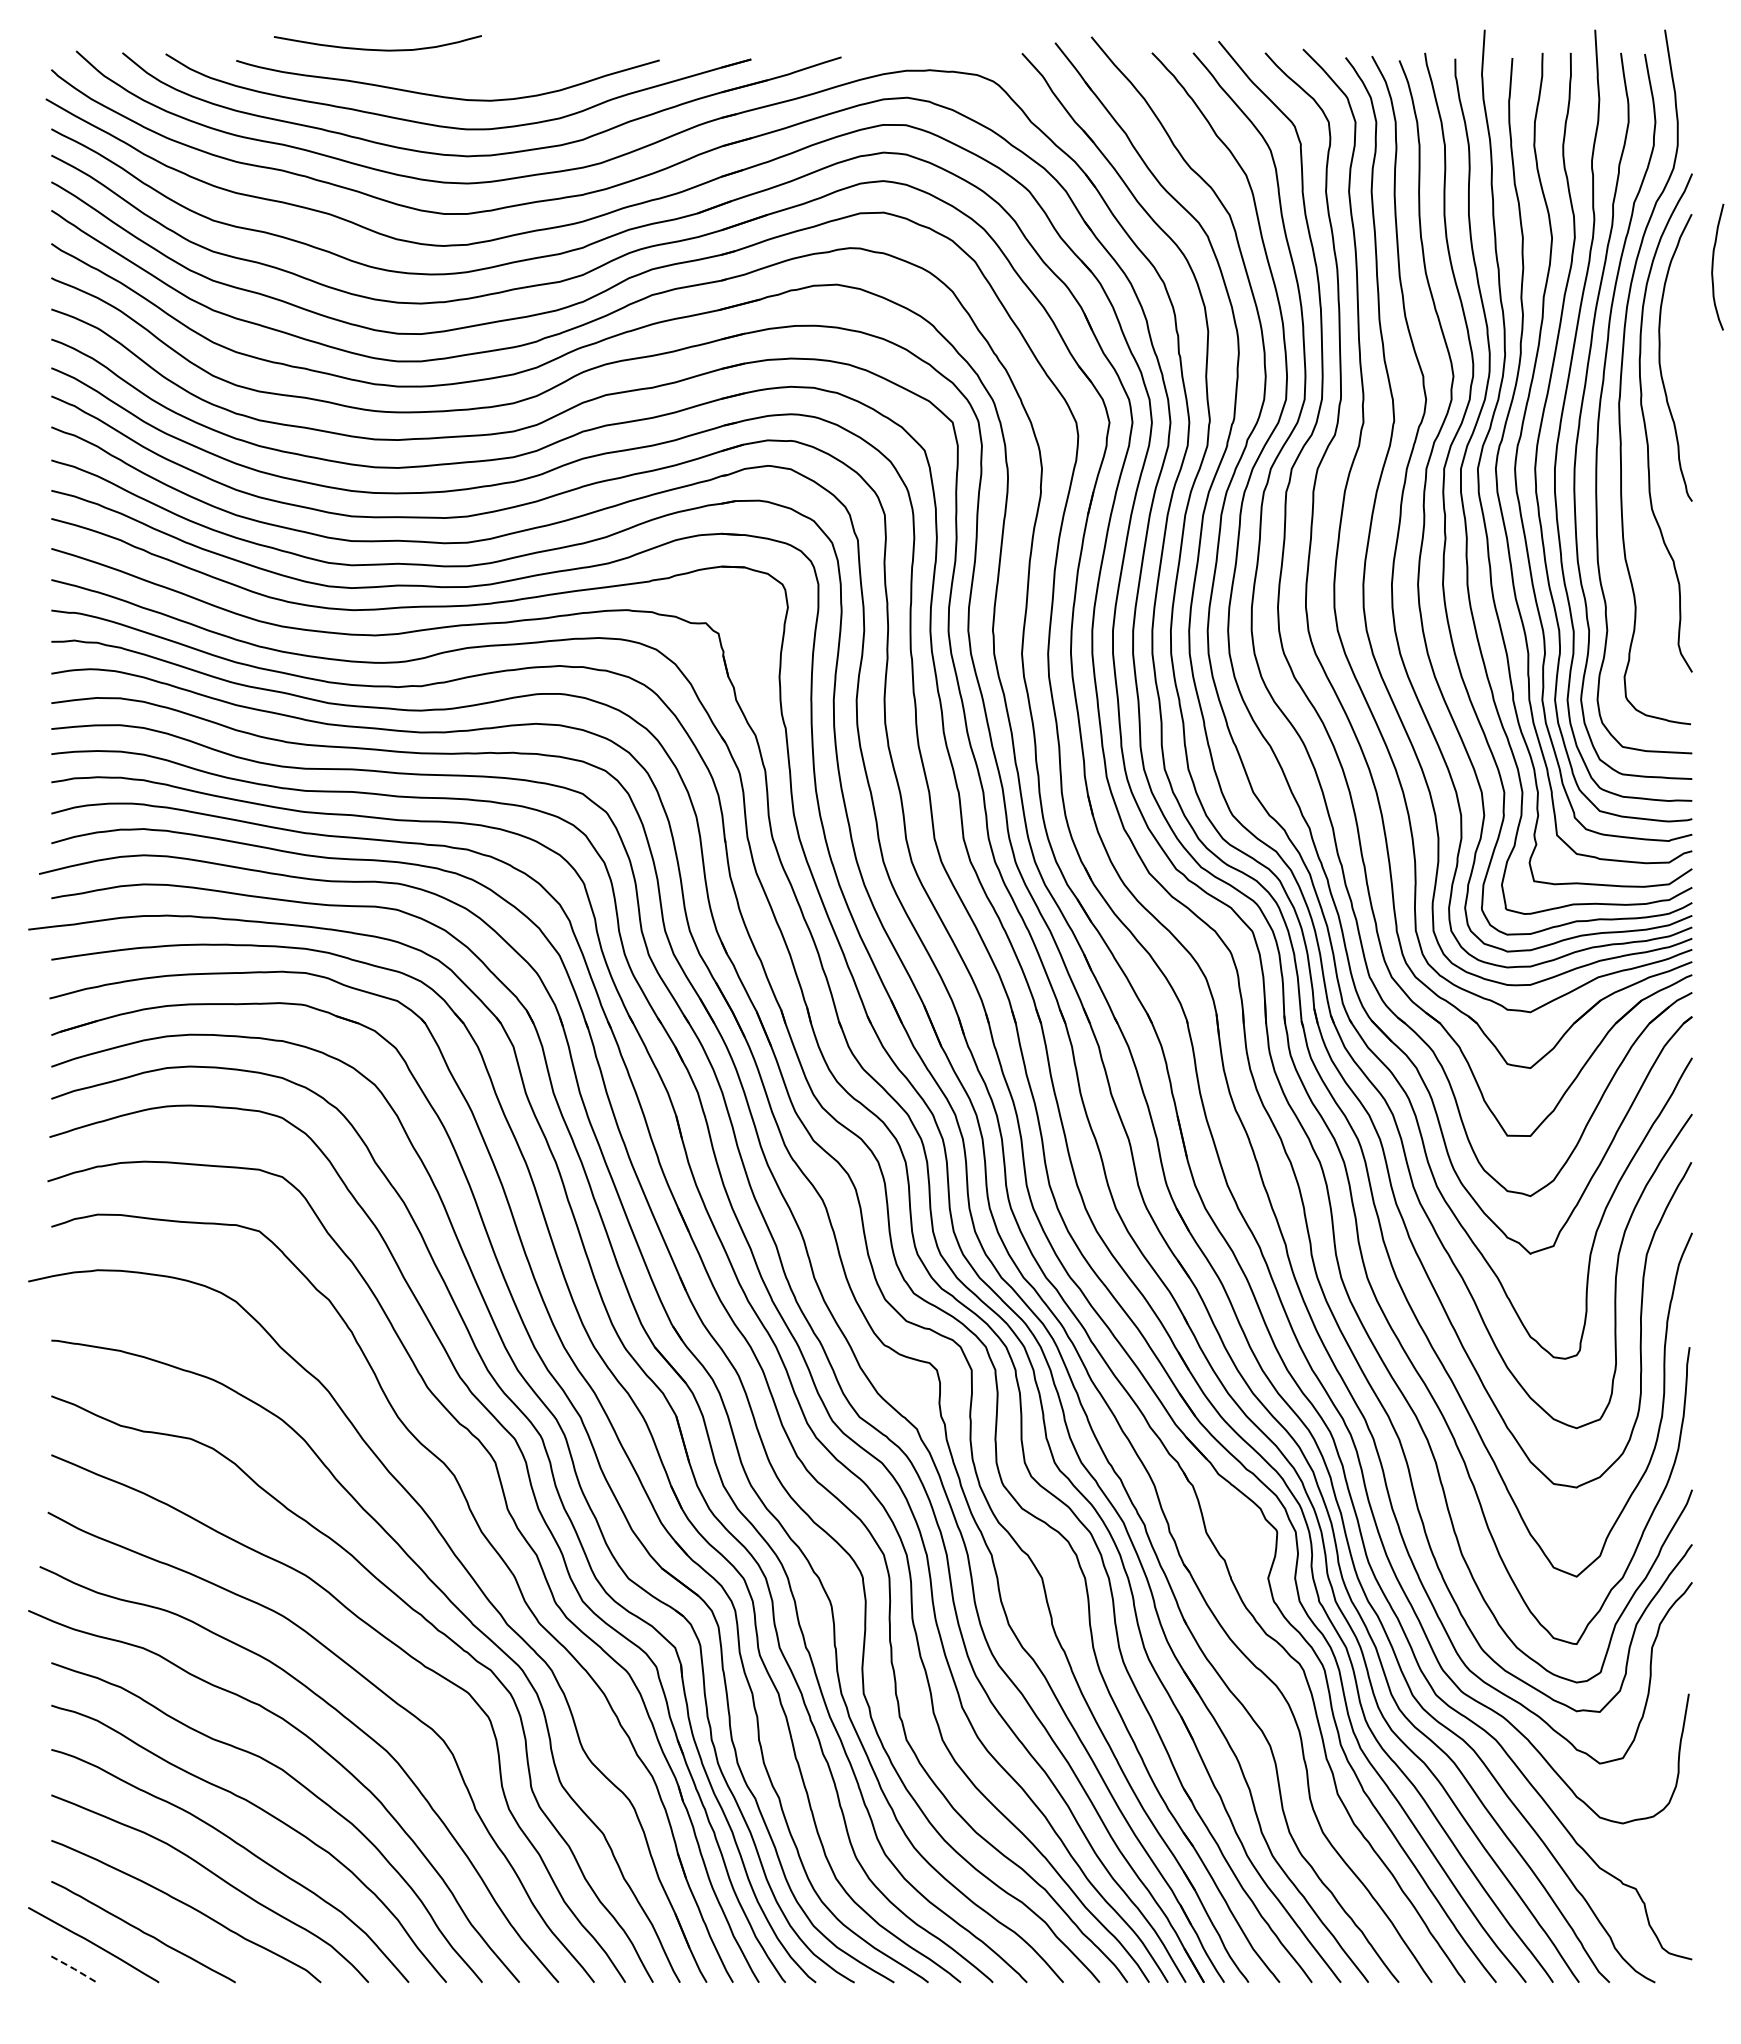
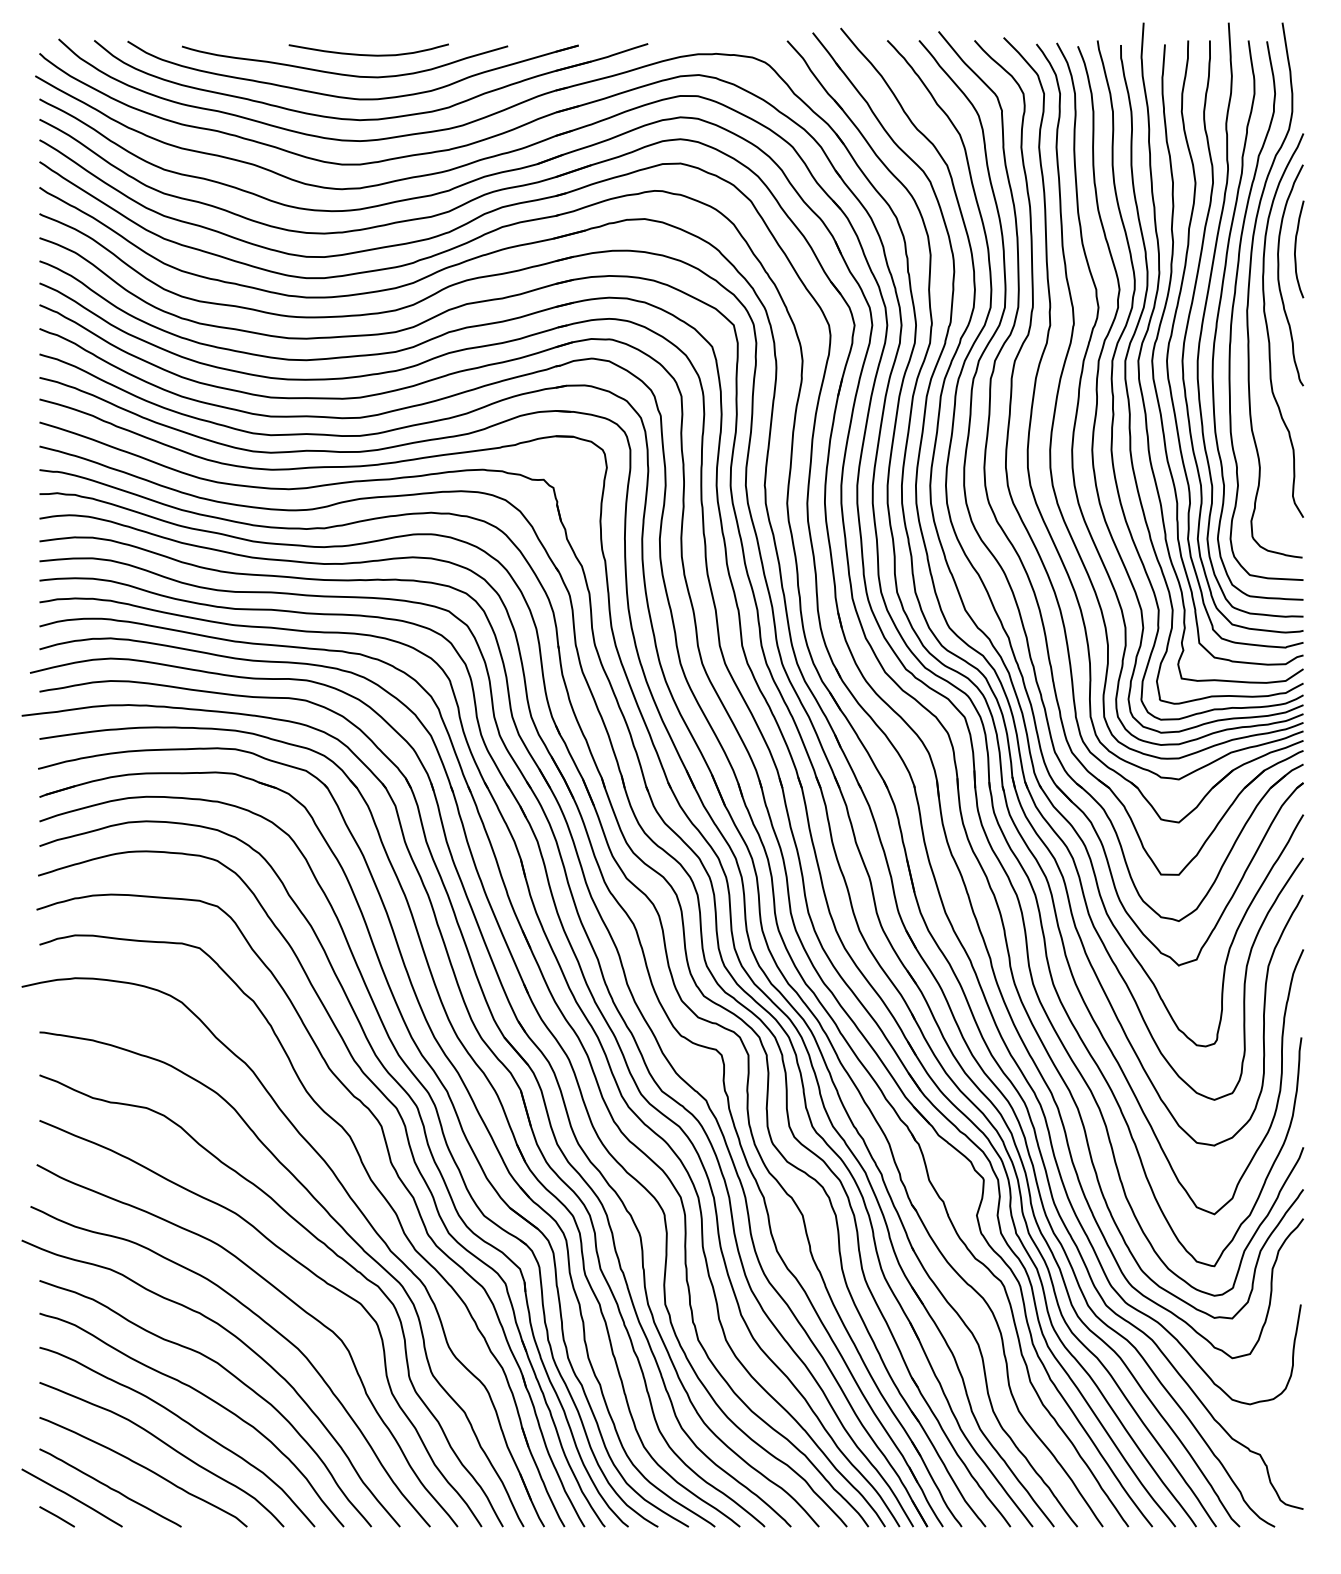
curve: (377, 49) -> (368, 54), moved
curve: (1713, 266) -> (1295, 248), moved
line: (74, 1969) -> (57, 1516), dashed -> solid

